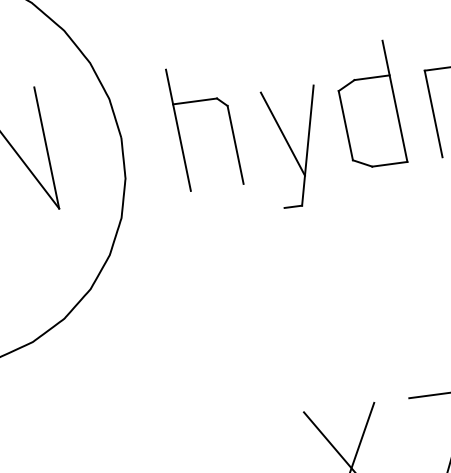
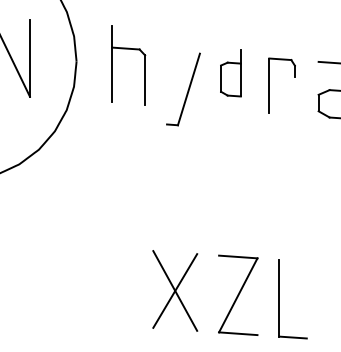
part: (368, 106) -> (230, 73), size x0.6
line: (283, 134) -> (175, 79), removed

